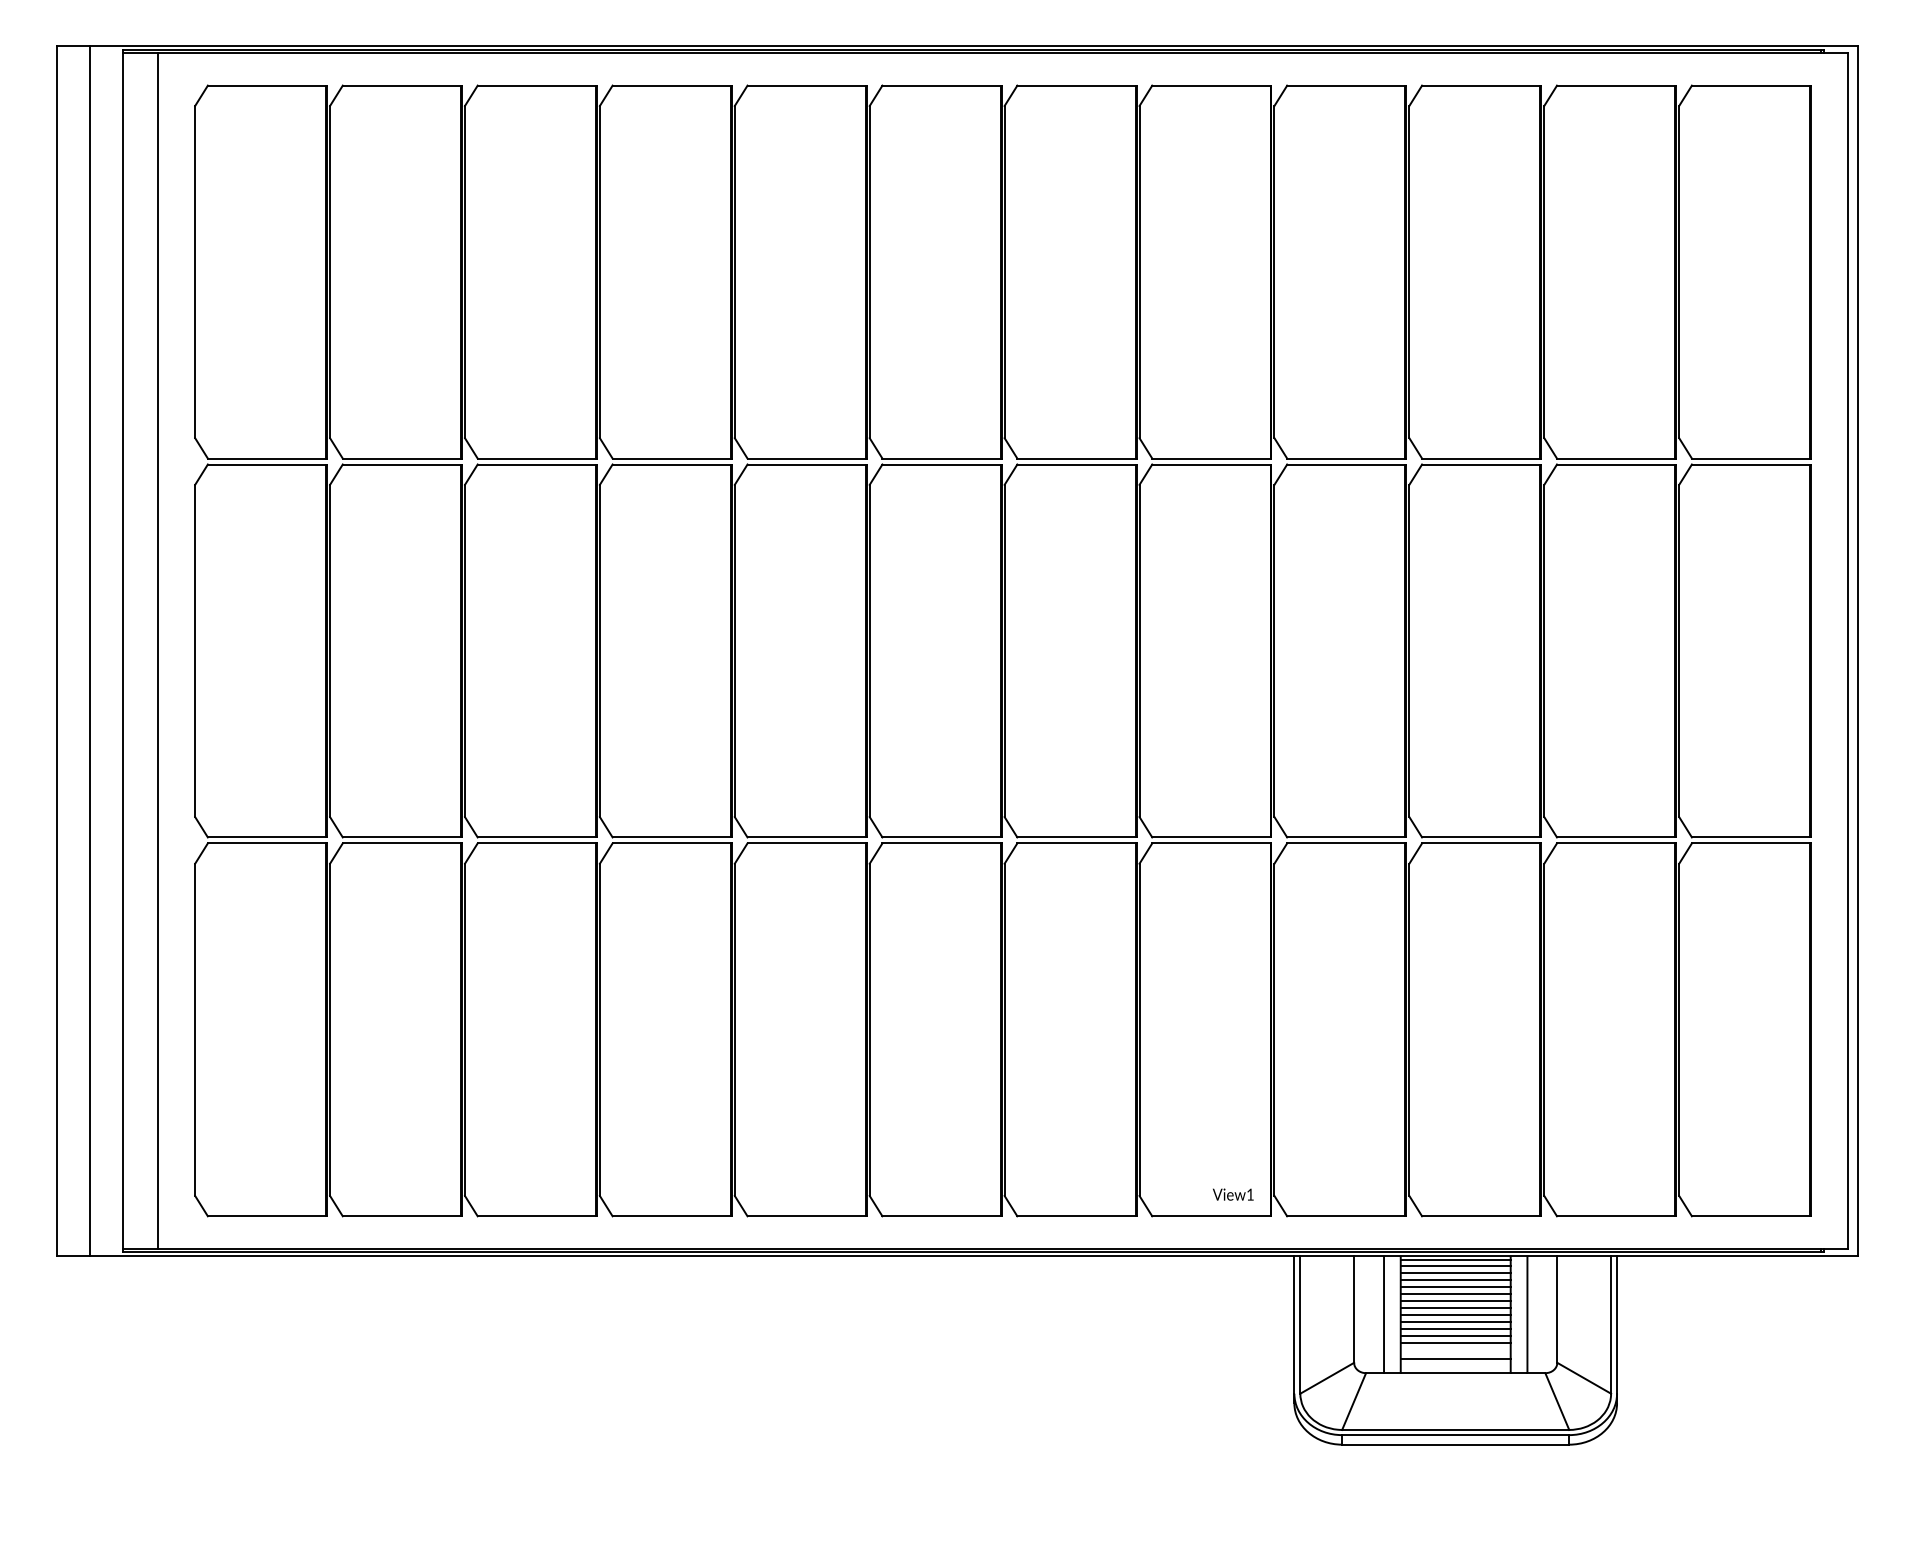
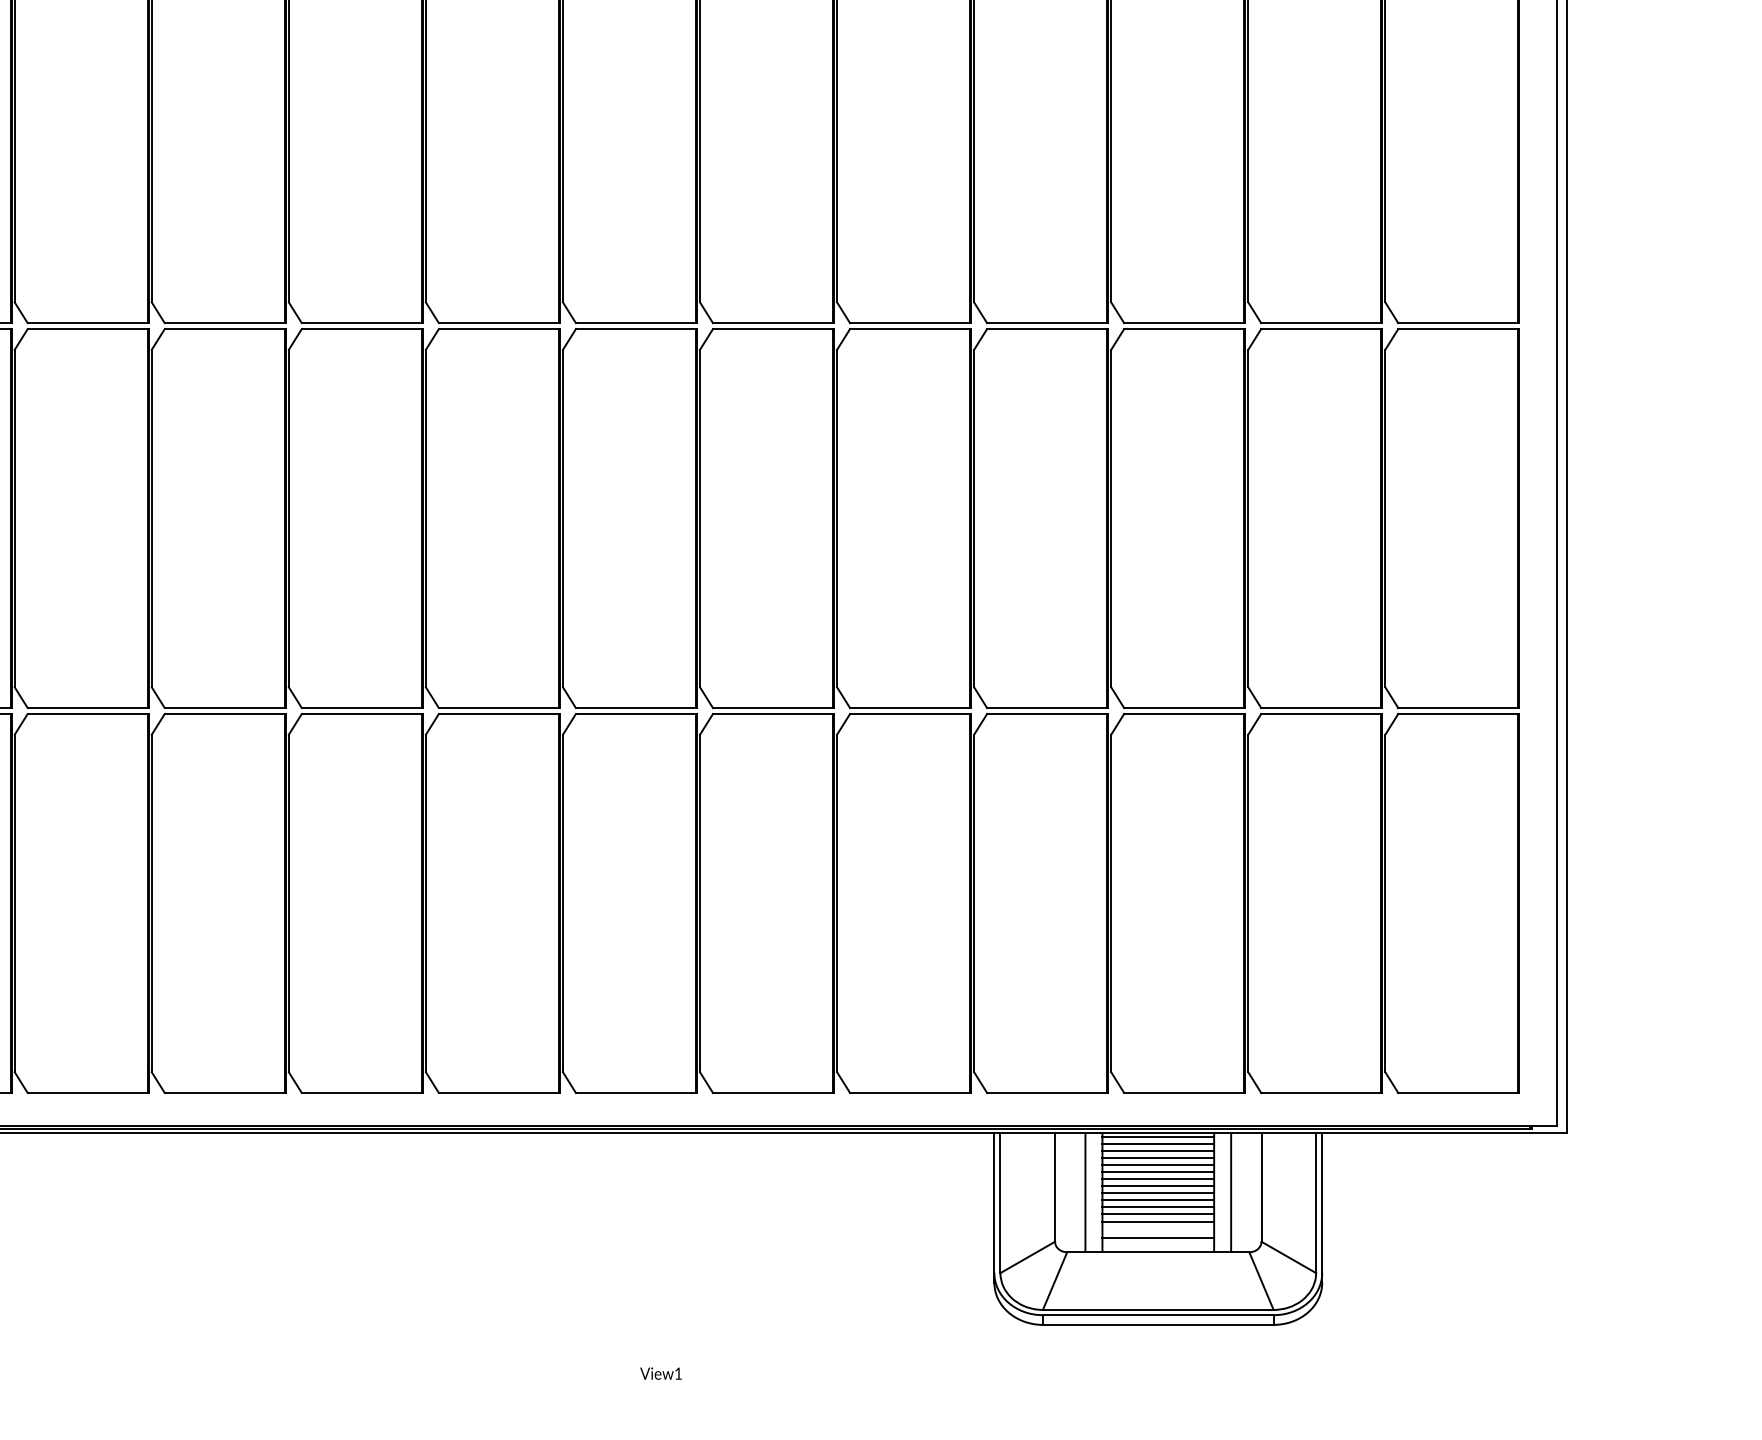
text: (1233, 1194) -> (661, 1373), moved

